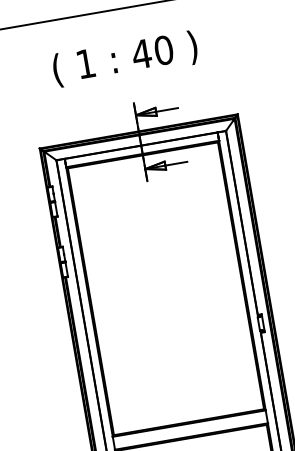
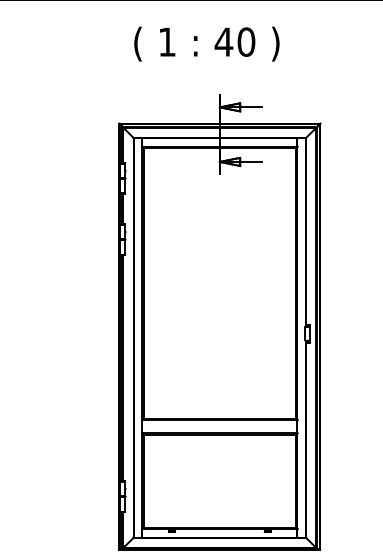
text: (124, 58) -> (206, 43), moved

